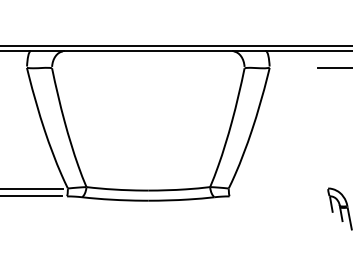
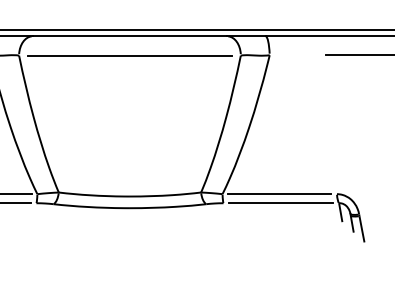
line: (147, 68) -> (129, 55), added
line: (278, 188) -> (279, 194), added
line: (279, 196) -> (281, 203), added

